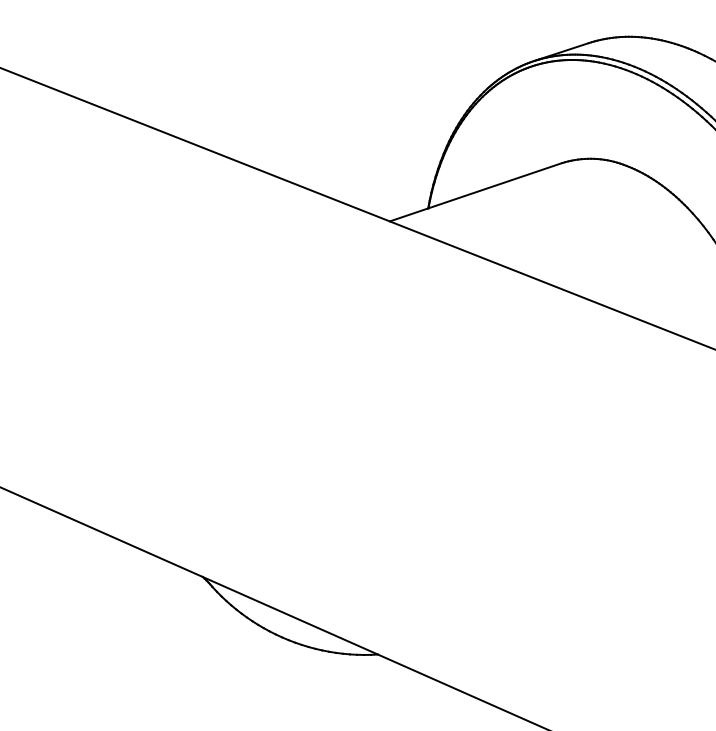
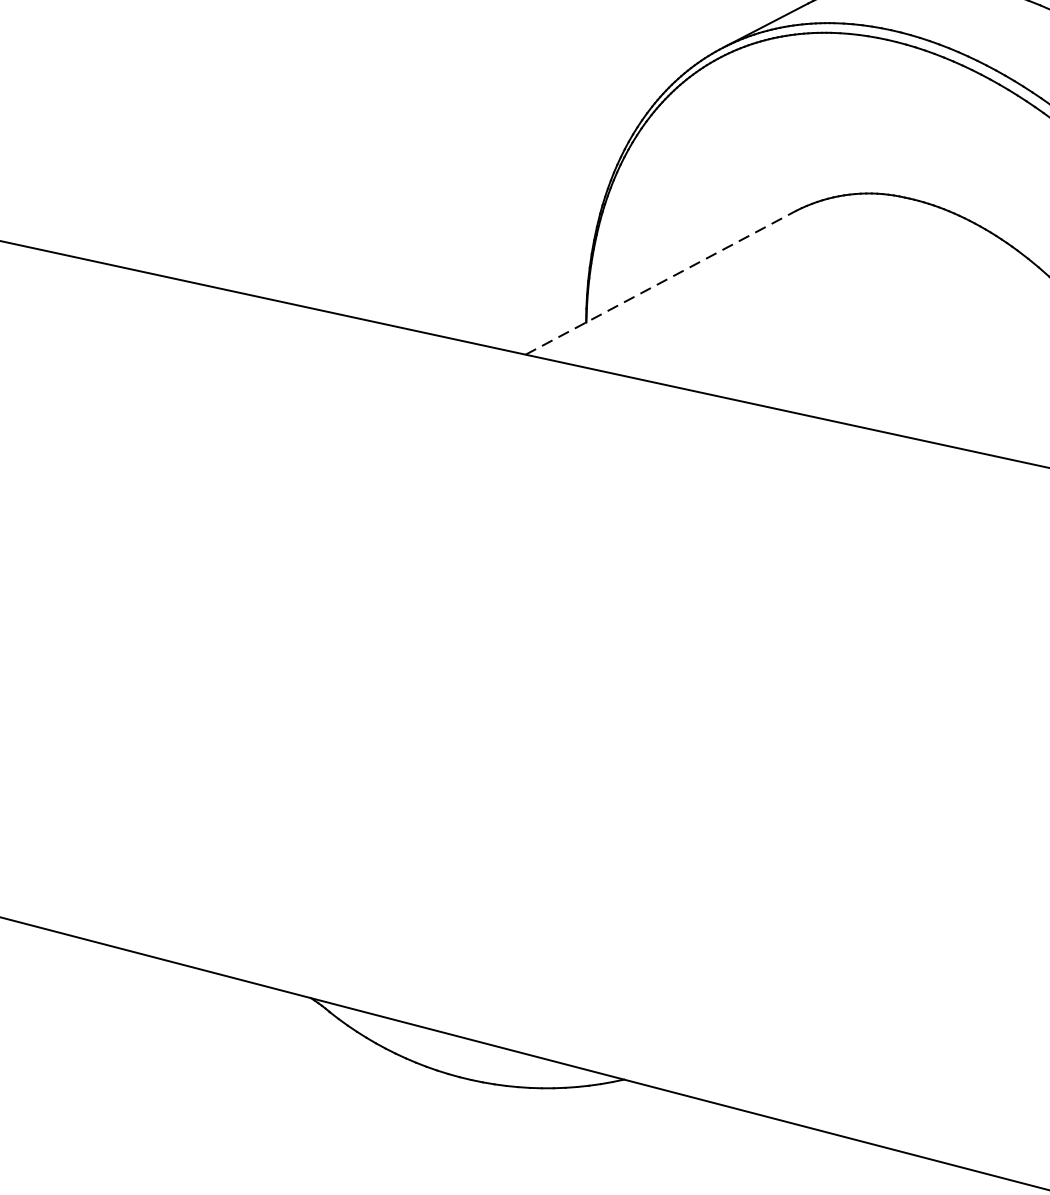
line: (475, 192) -> (660, 283), solid -> dashed

